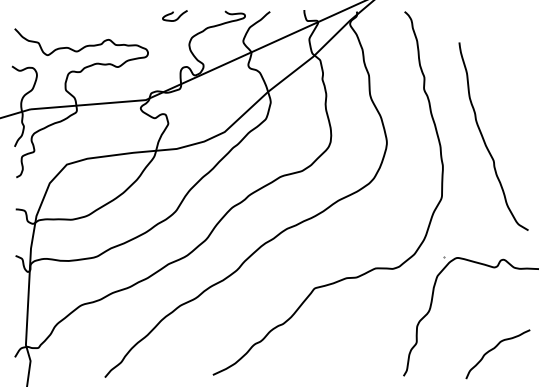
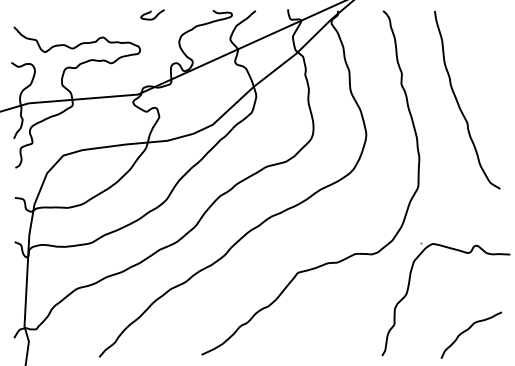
curve: (173, 13) -> (151, 12), moved
curve: (485, 141) -> (459, 104), moved

